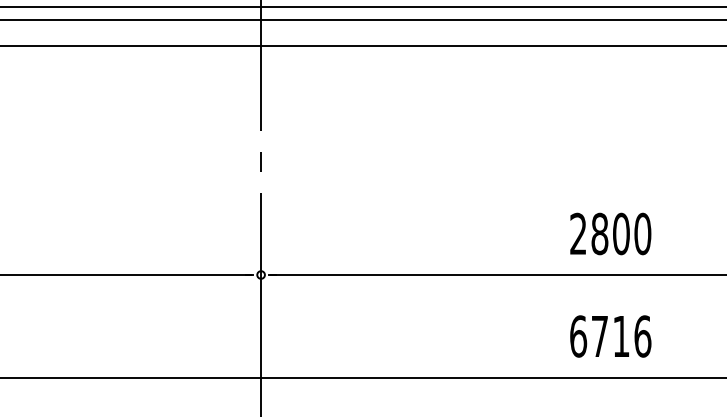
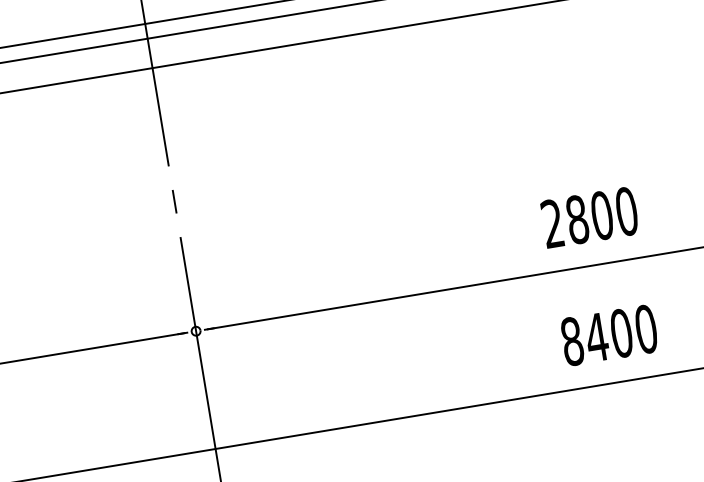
text: (610, 336) -> (609, 335), 6716 -> 8400

